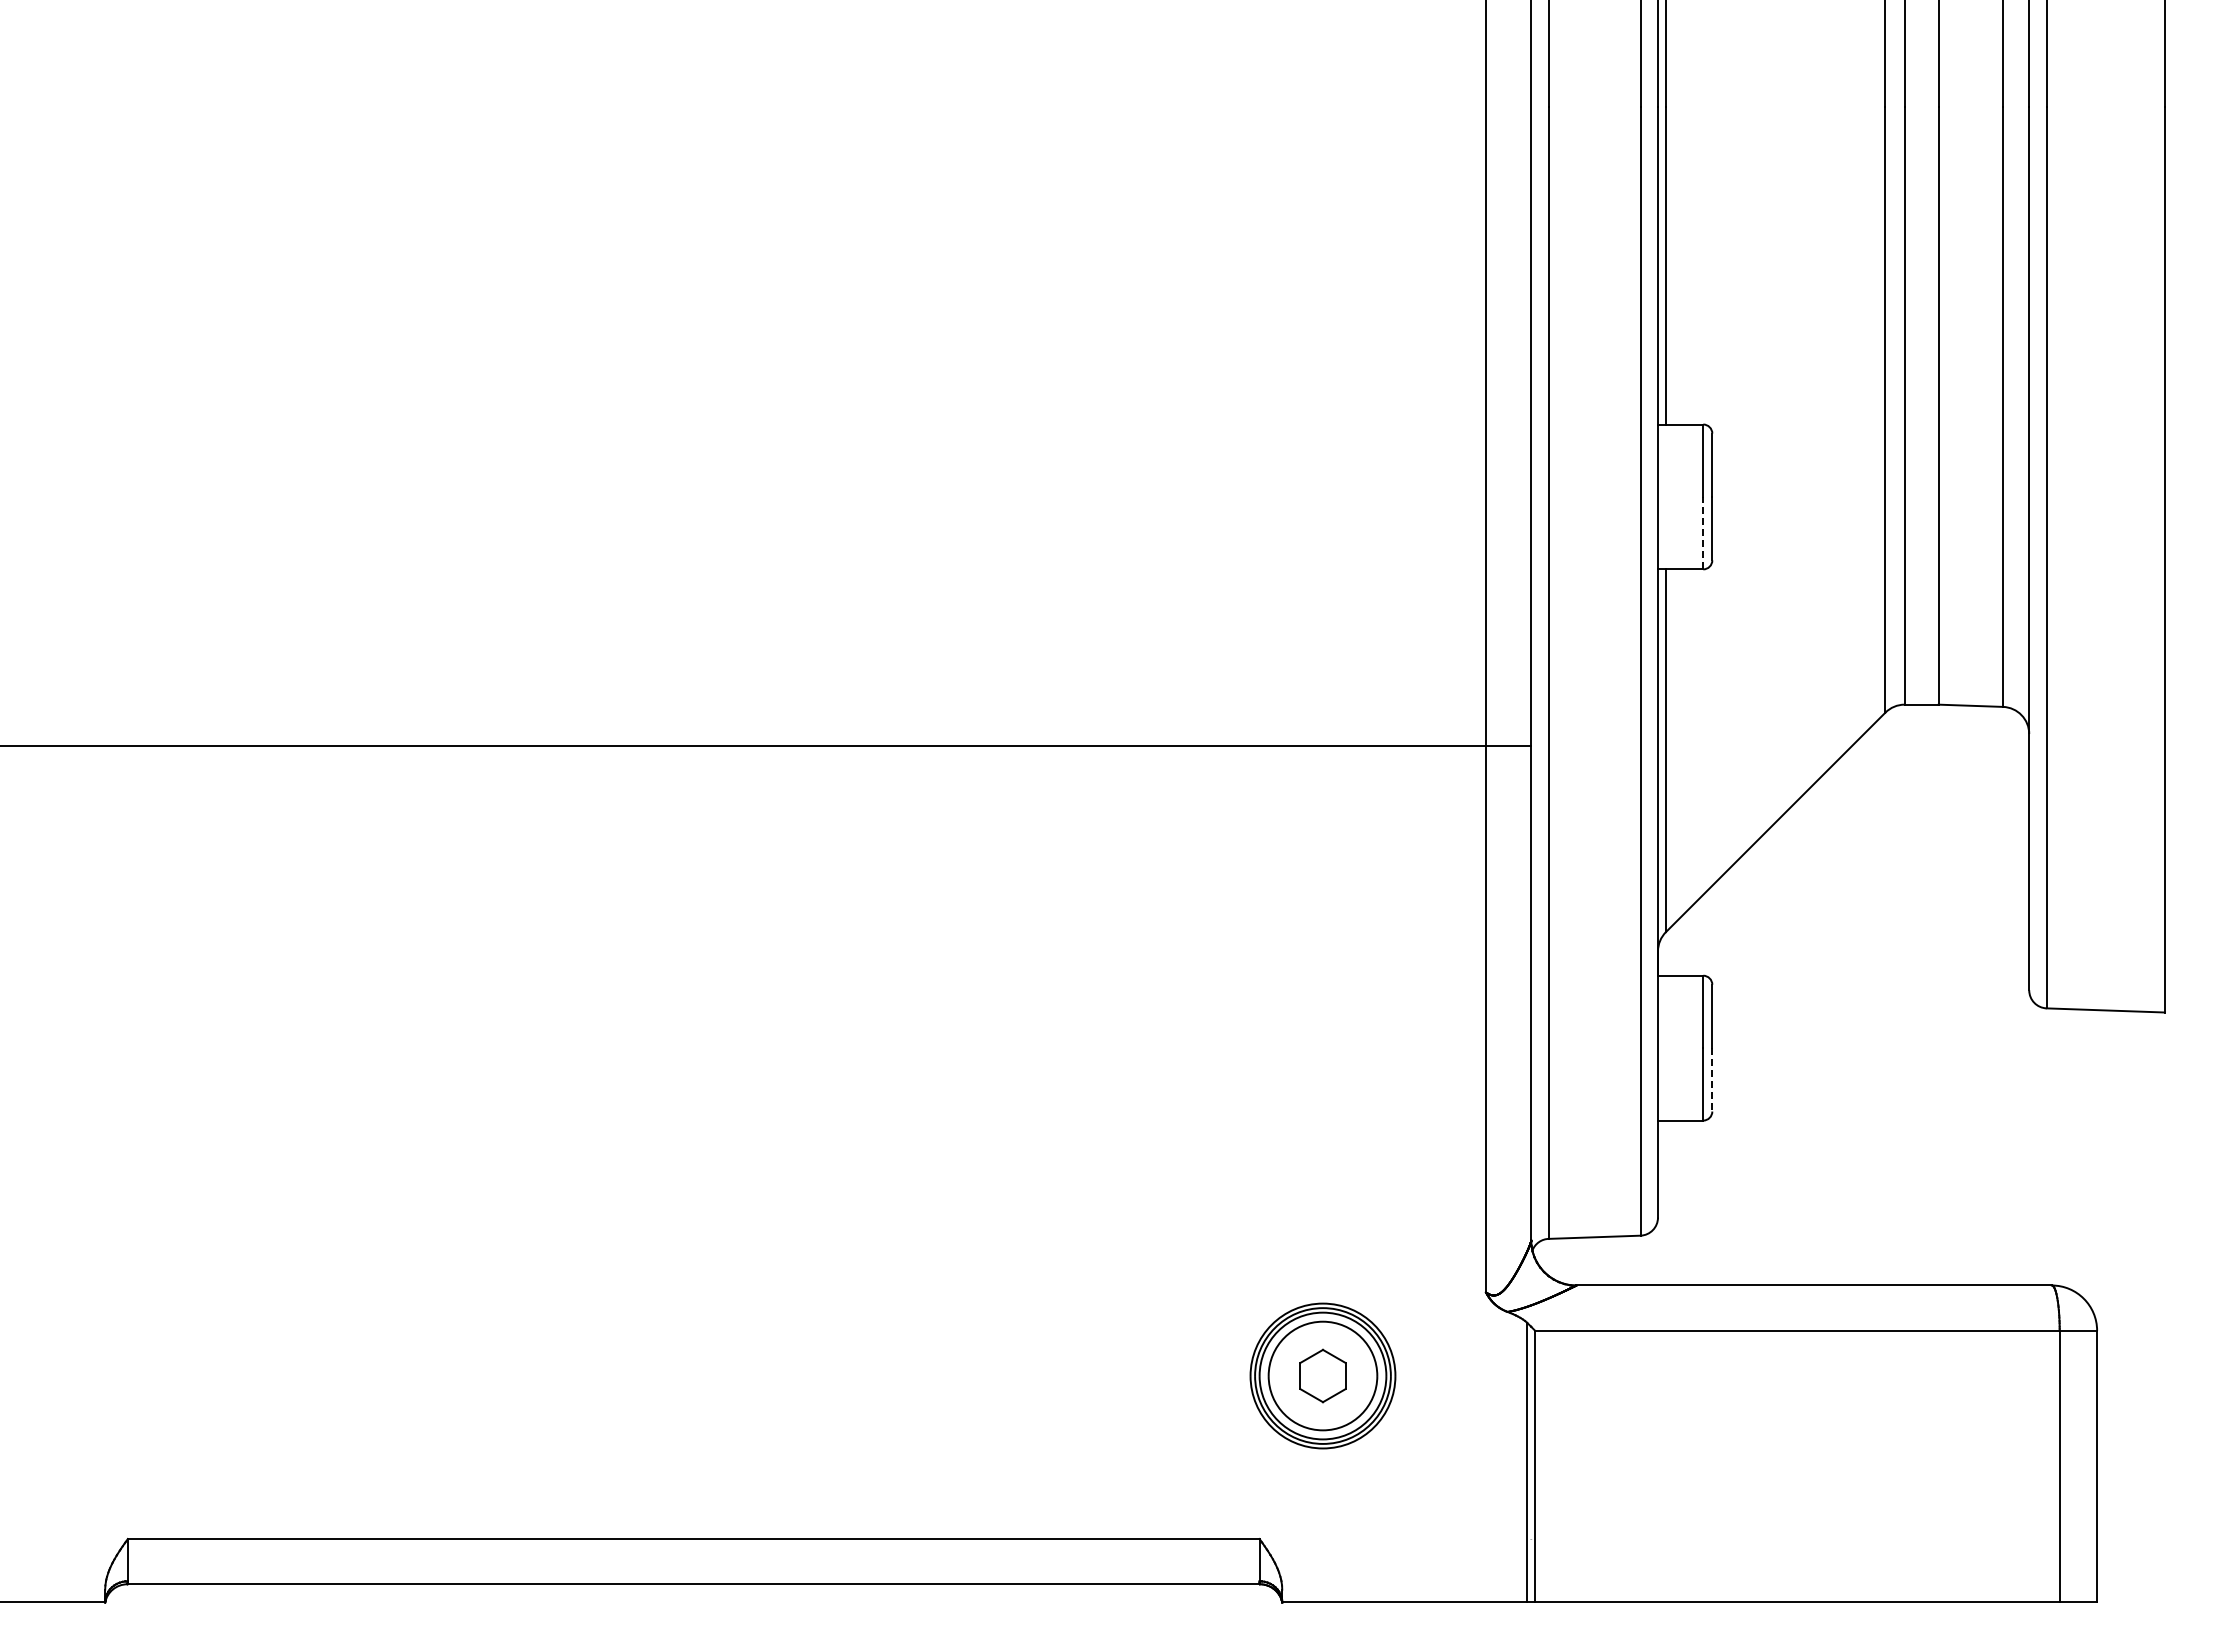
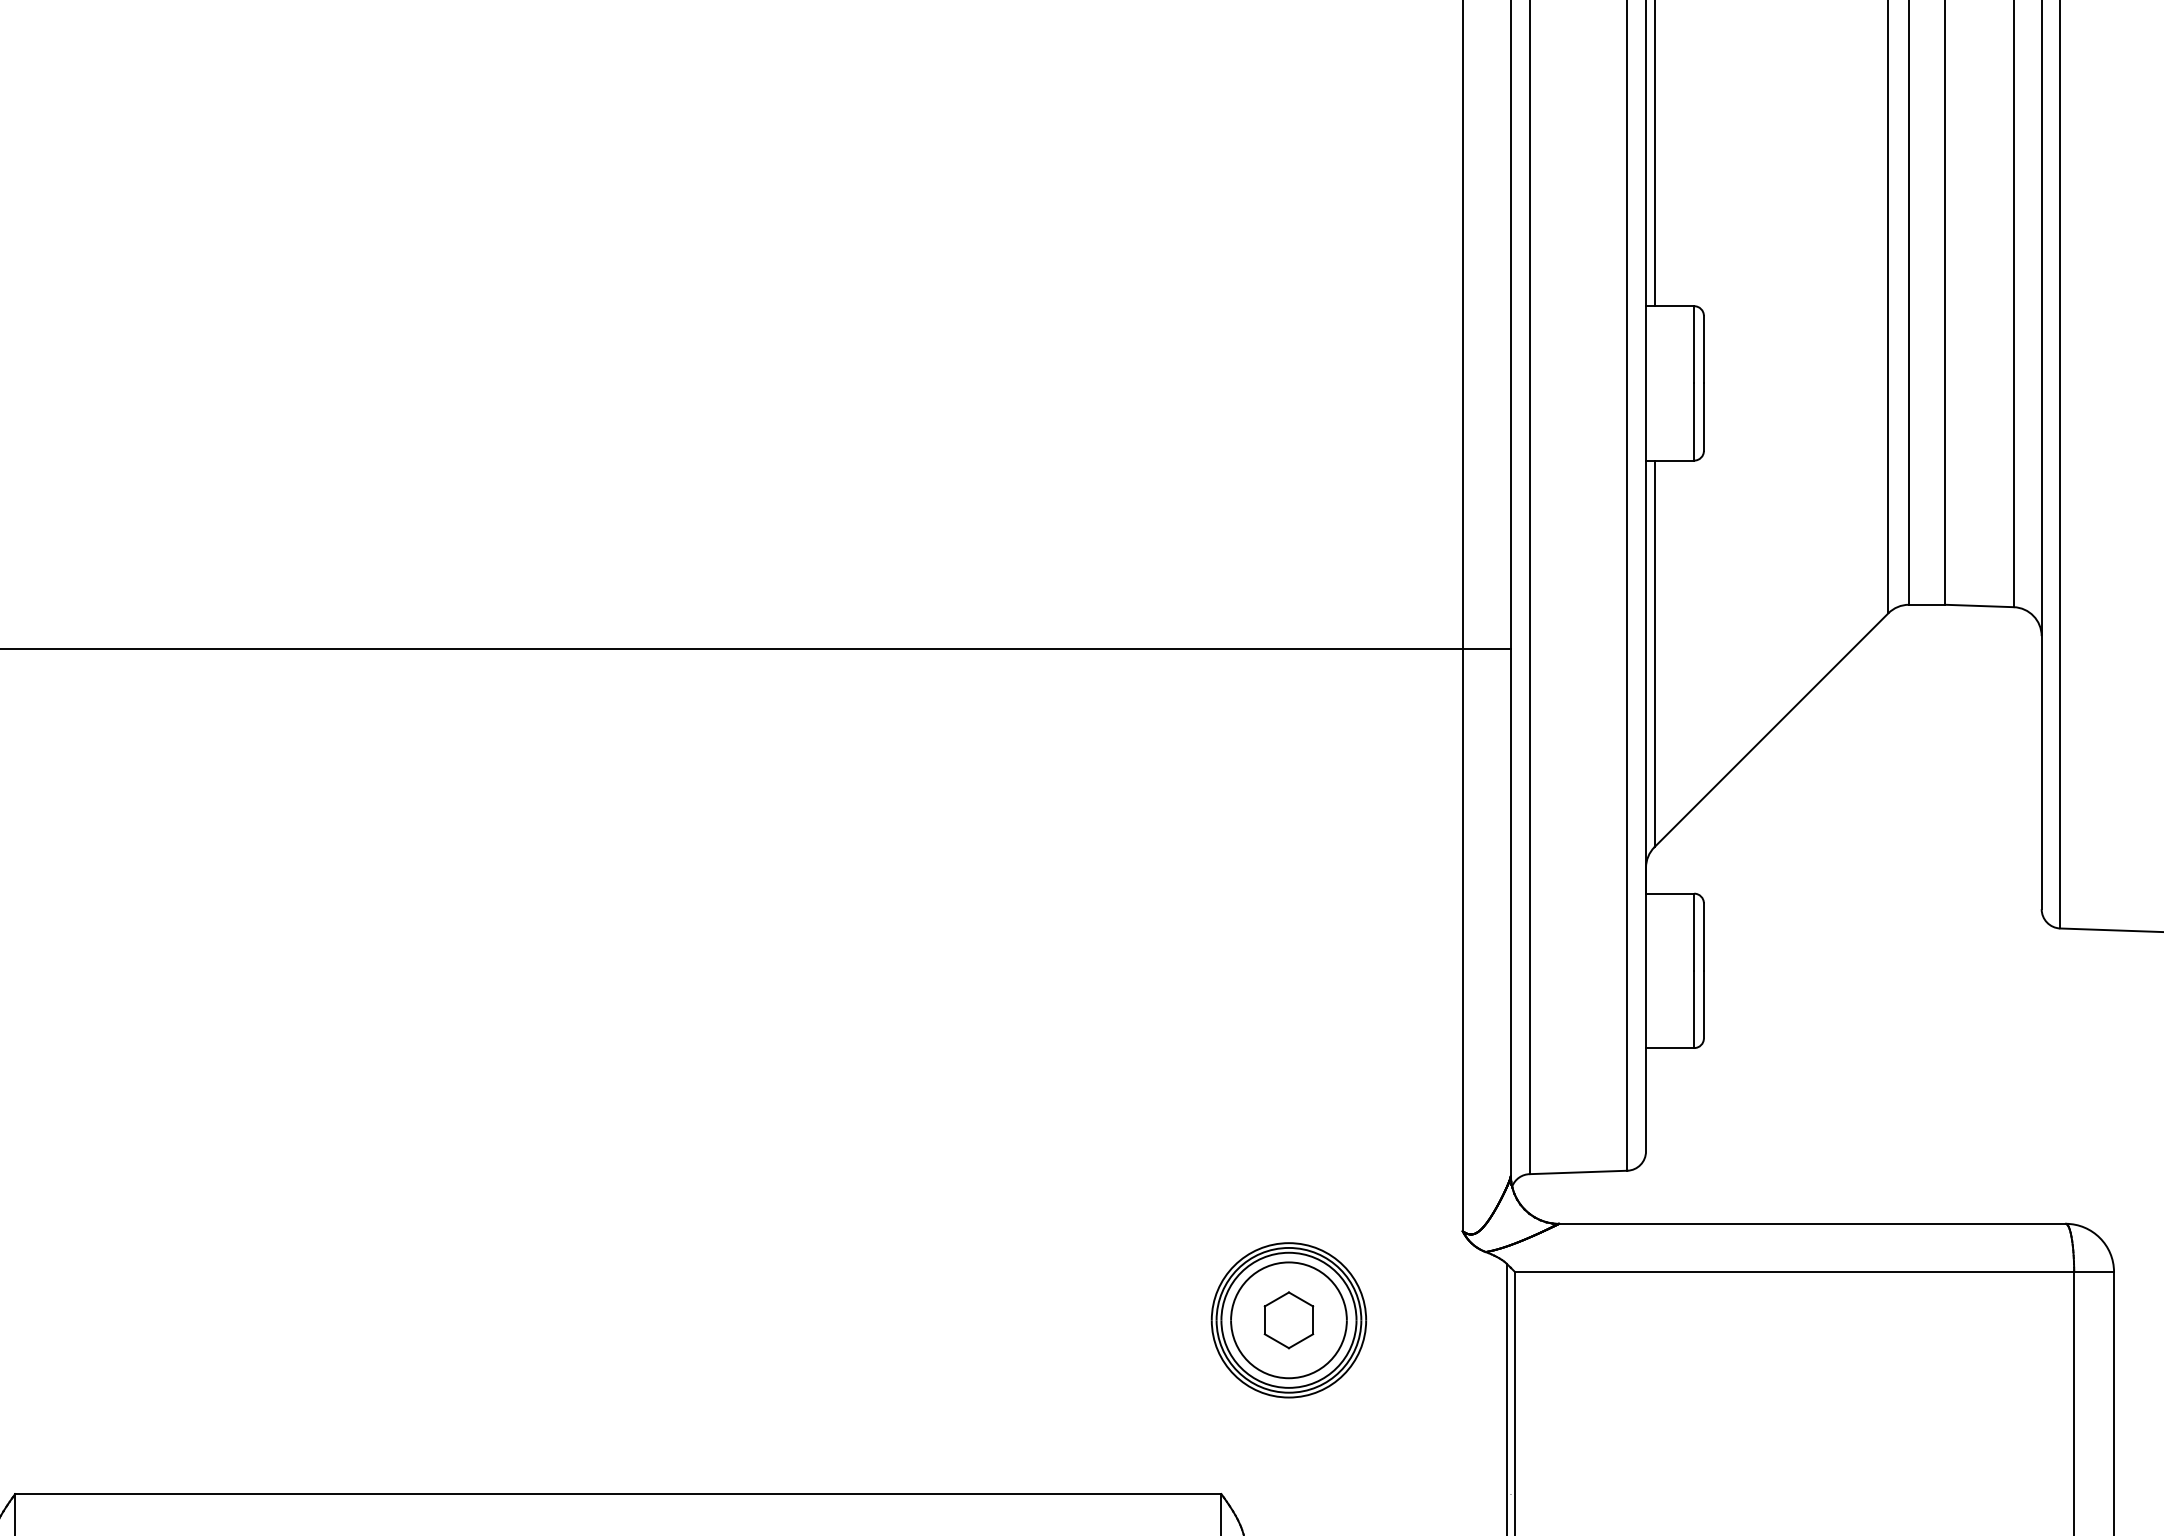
line: (1703, 532) -> (1694, 421), dashed -> solid
line: (1712, 1079) -> (1704, 1004), dashed -> solid

